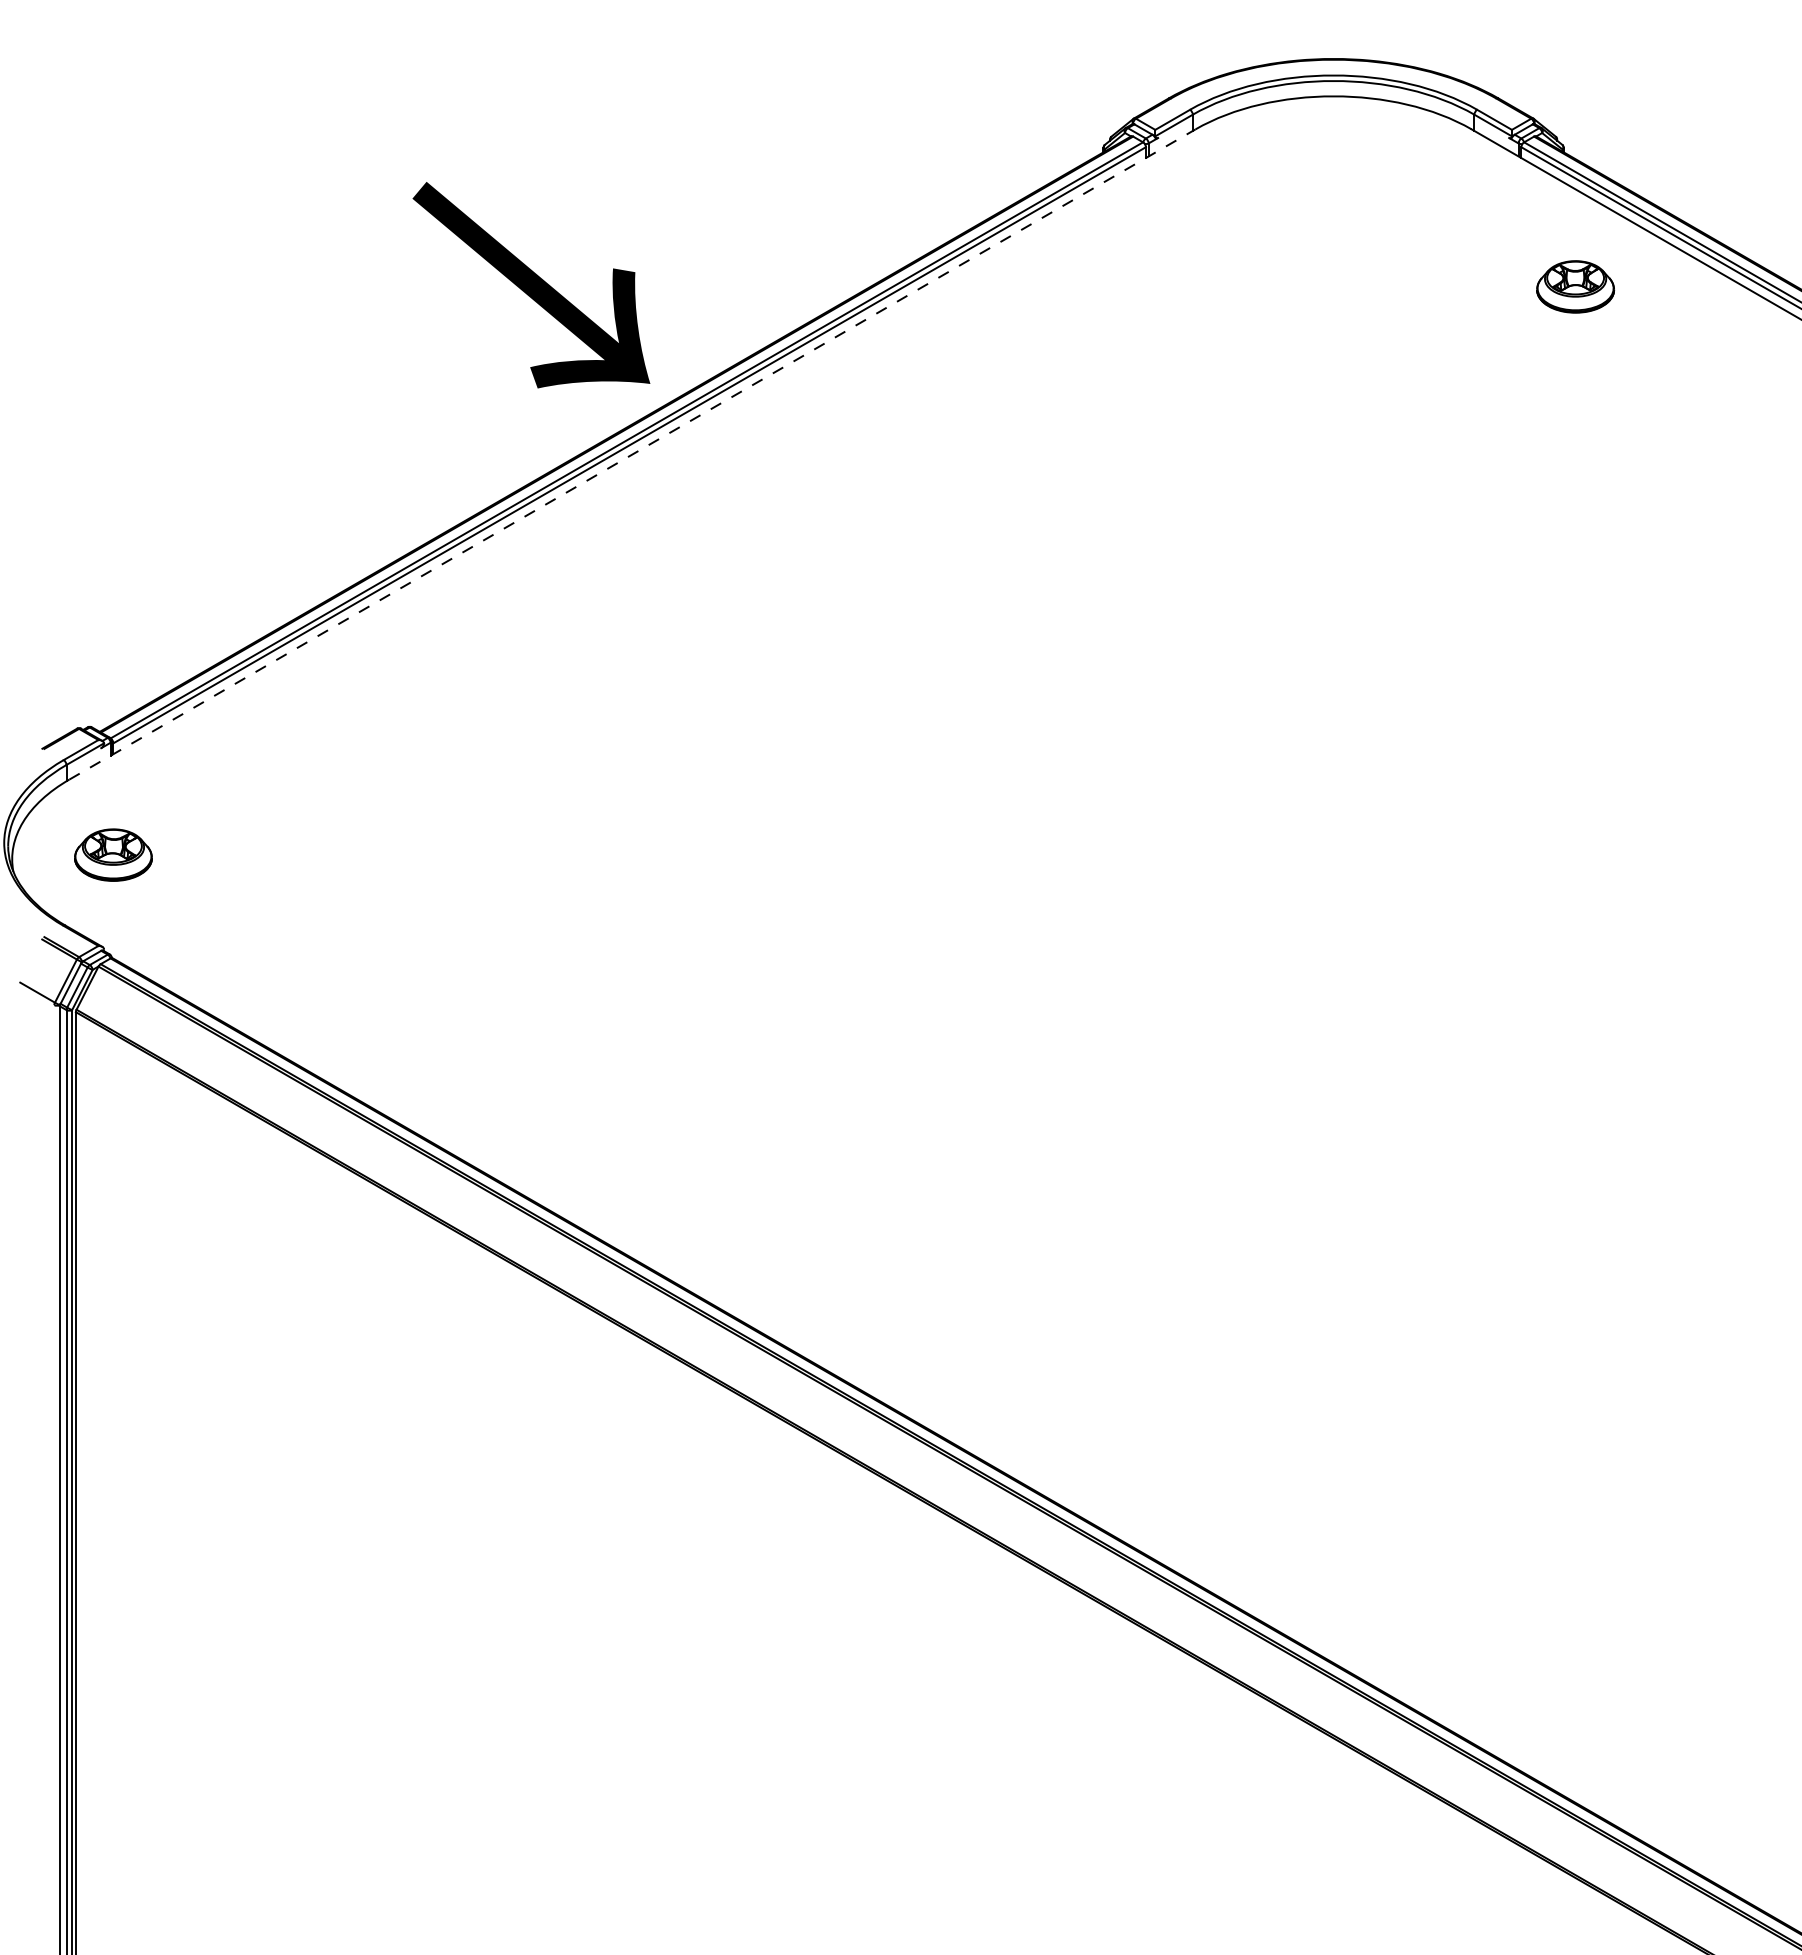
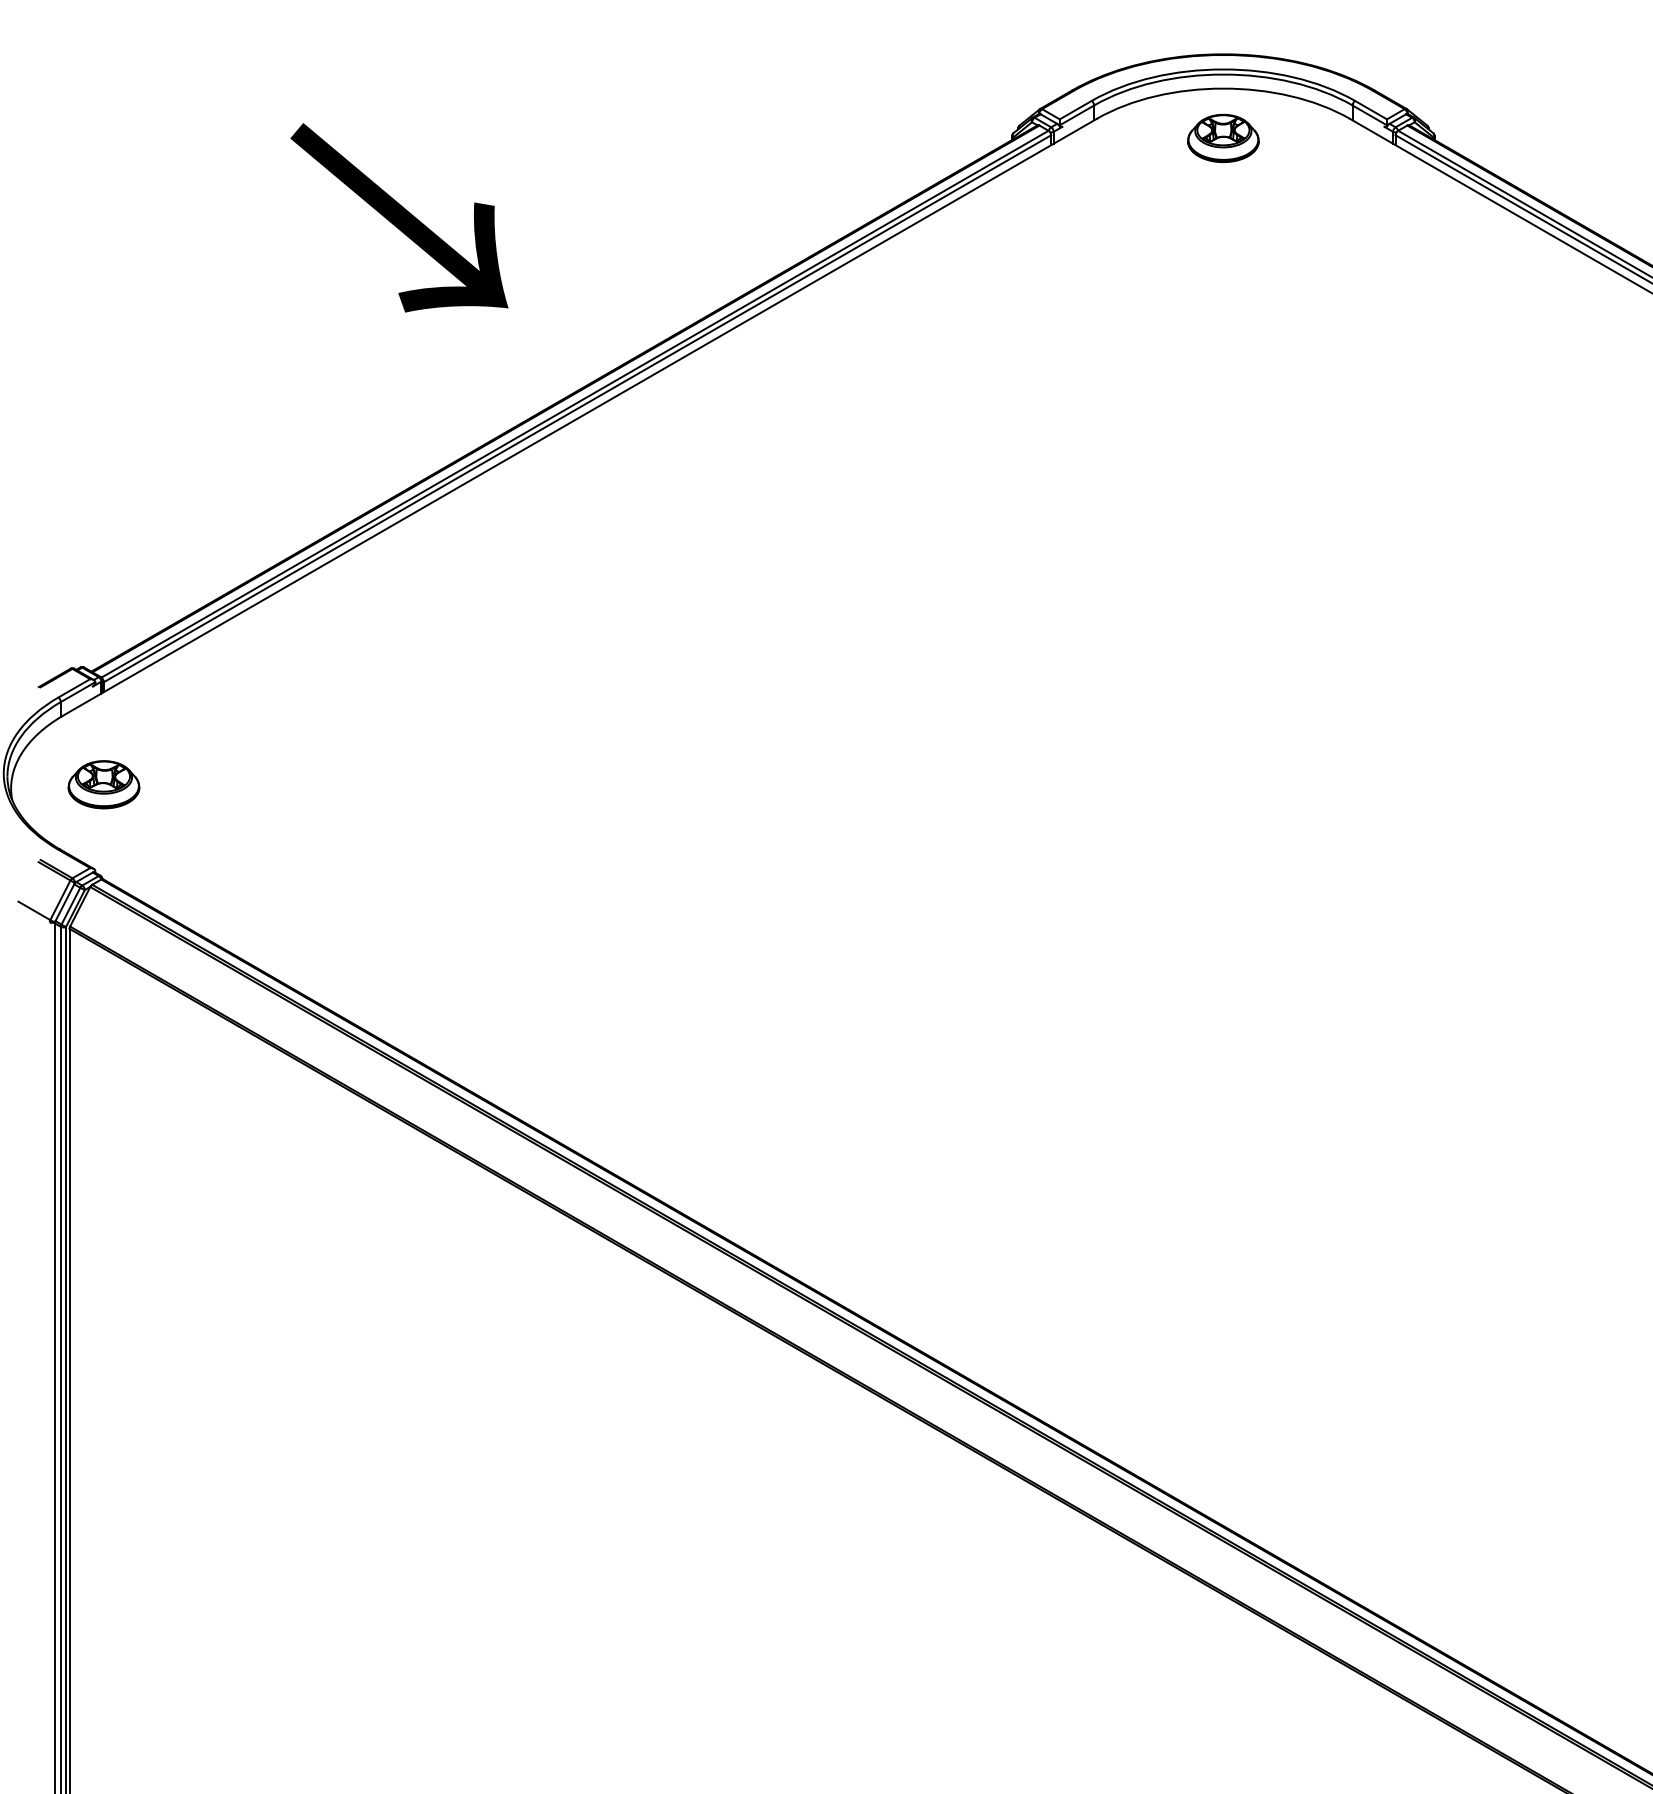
text: (531, 284) -> (399, 217), moved
part: (1575, 285) -> (1223, 137), moved
line: (632, 454) -> (580, 417), dashed -> solid

